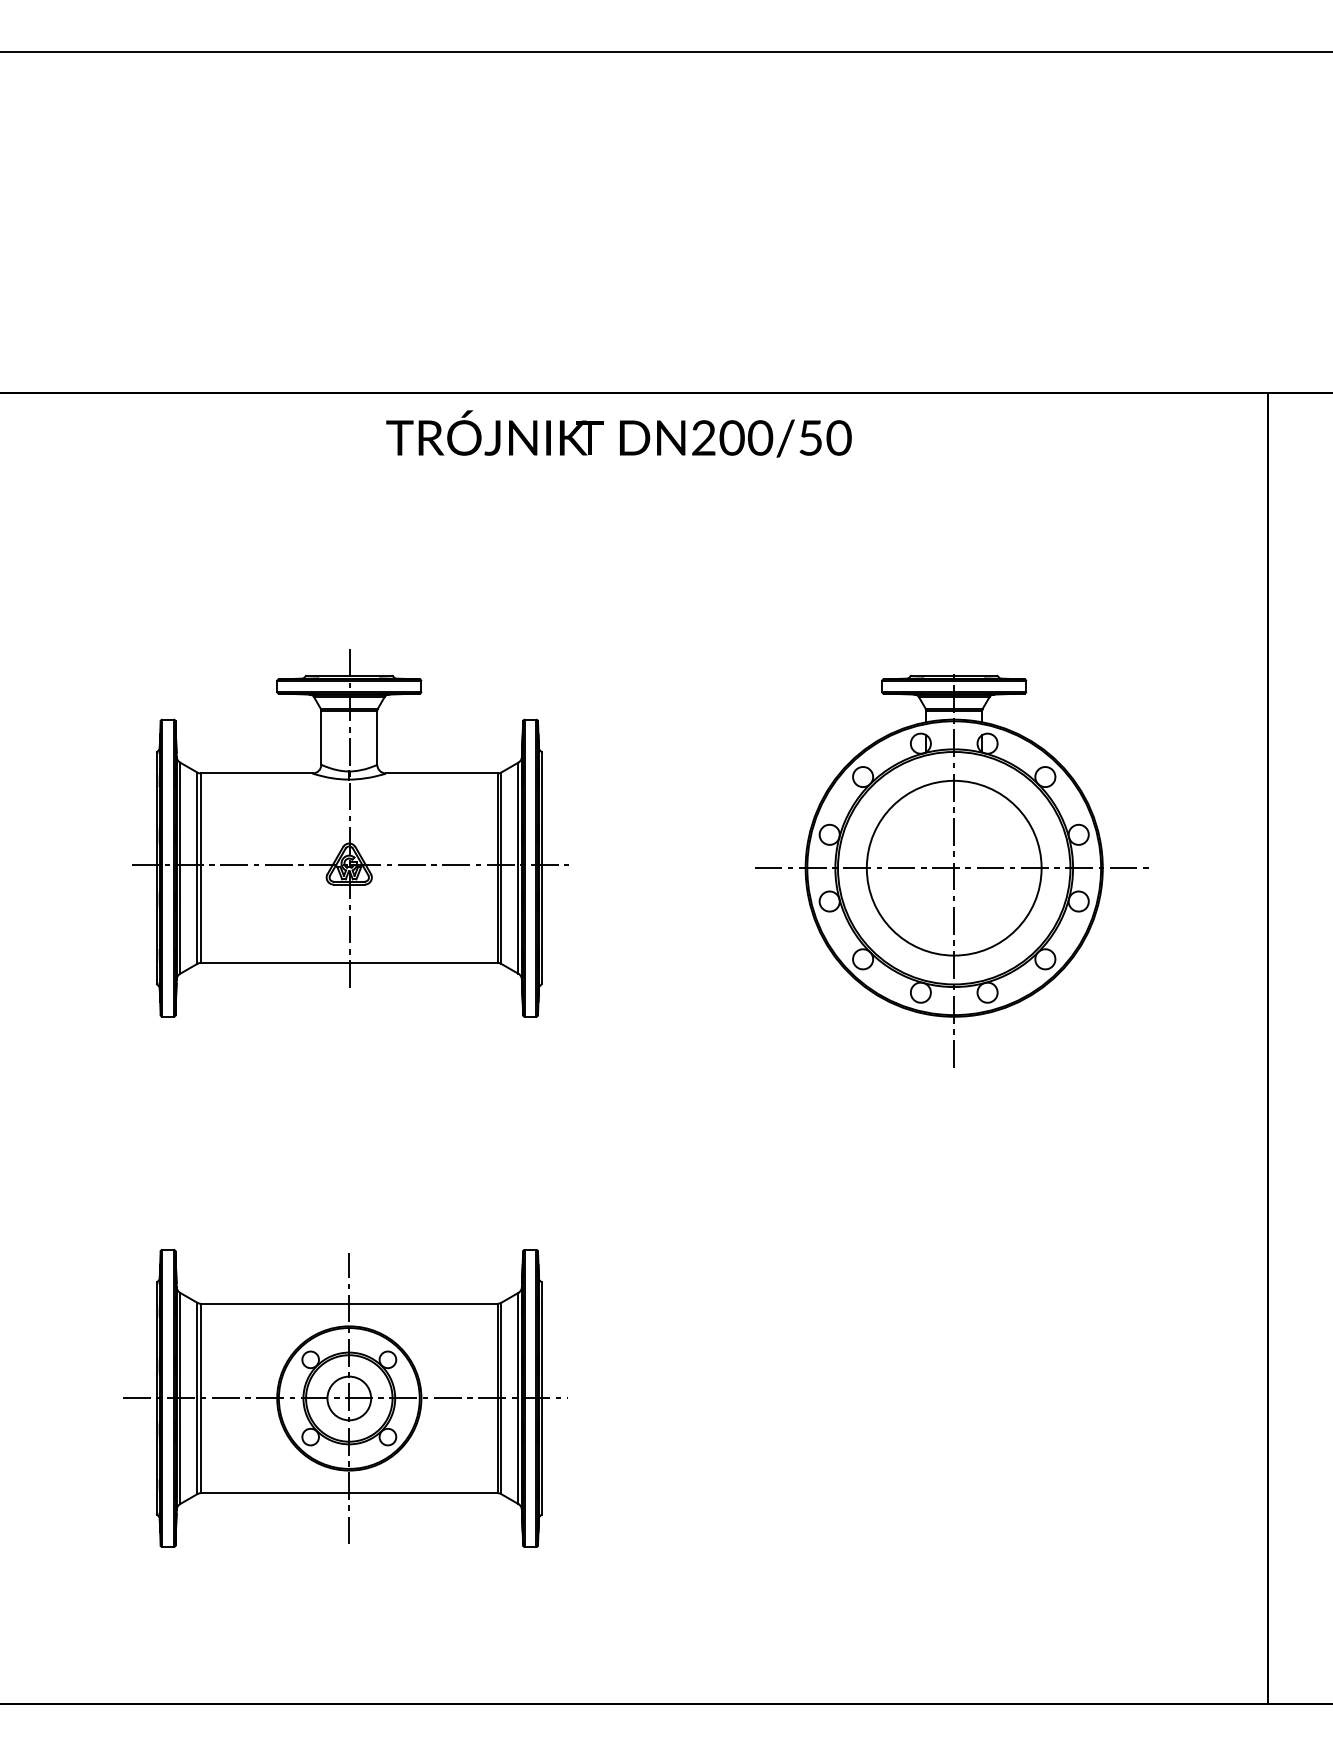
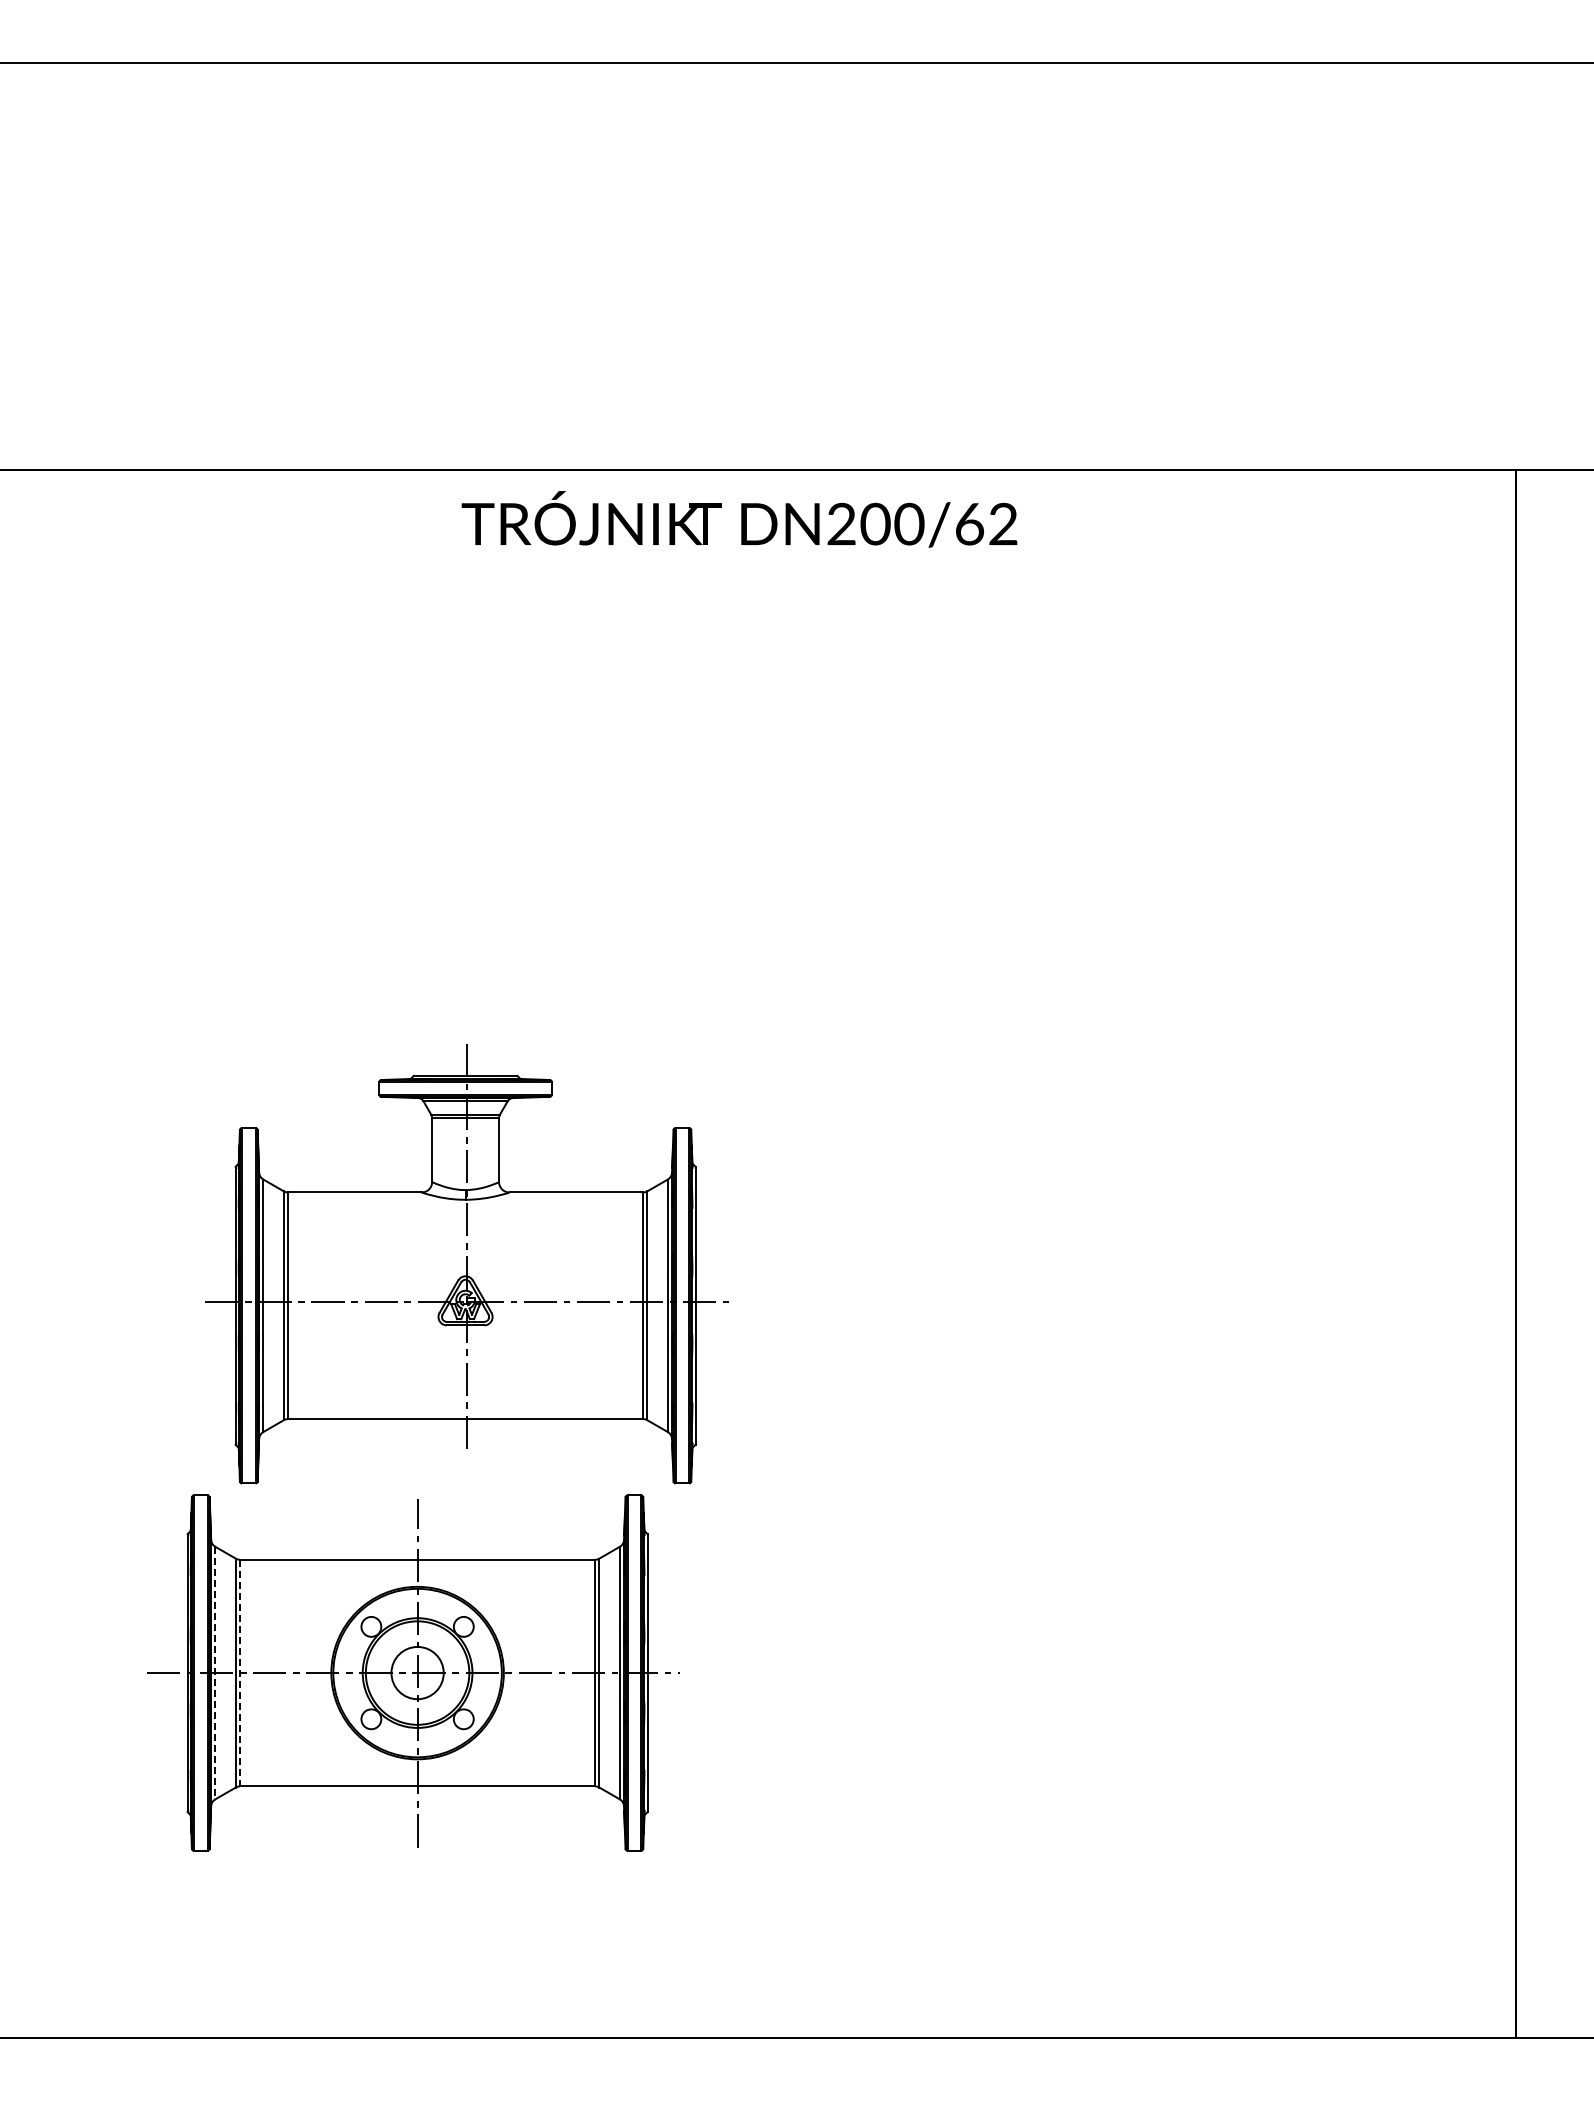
text: (825, 438) -> (987, 524), DN200/50 -> DN200/62
part: (350, 833) -> (466, 1264), moved
part: (951, 870) -> (1137, 1041), removed
line: (180, 1398) -> (215, 1673), solid -> dashed
line: (201, 1398) -> (240, 1673), solid -> dashed

